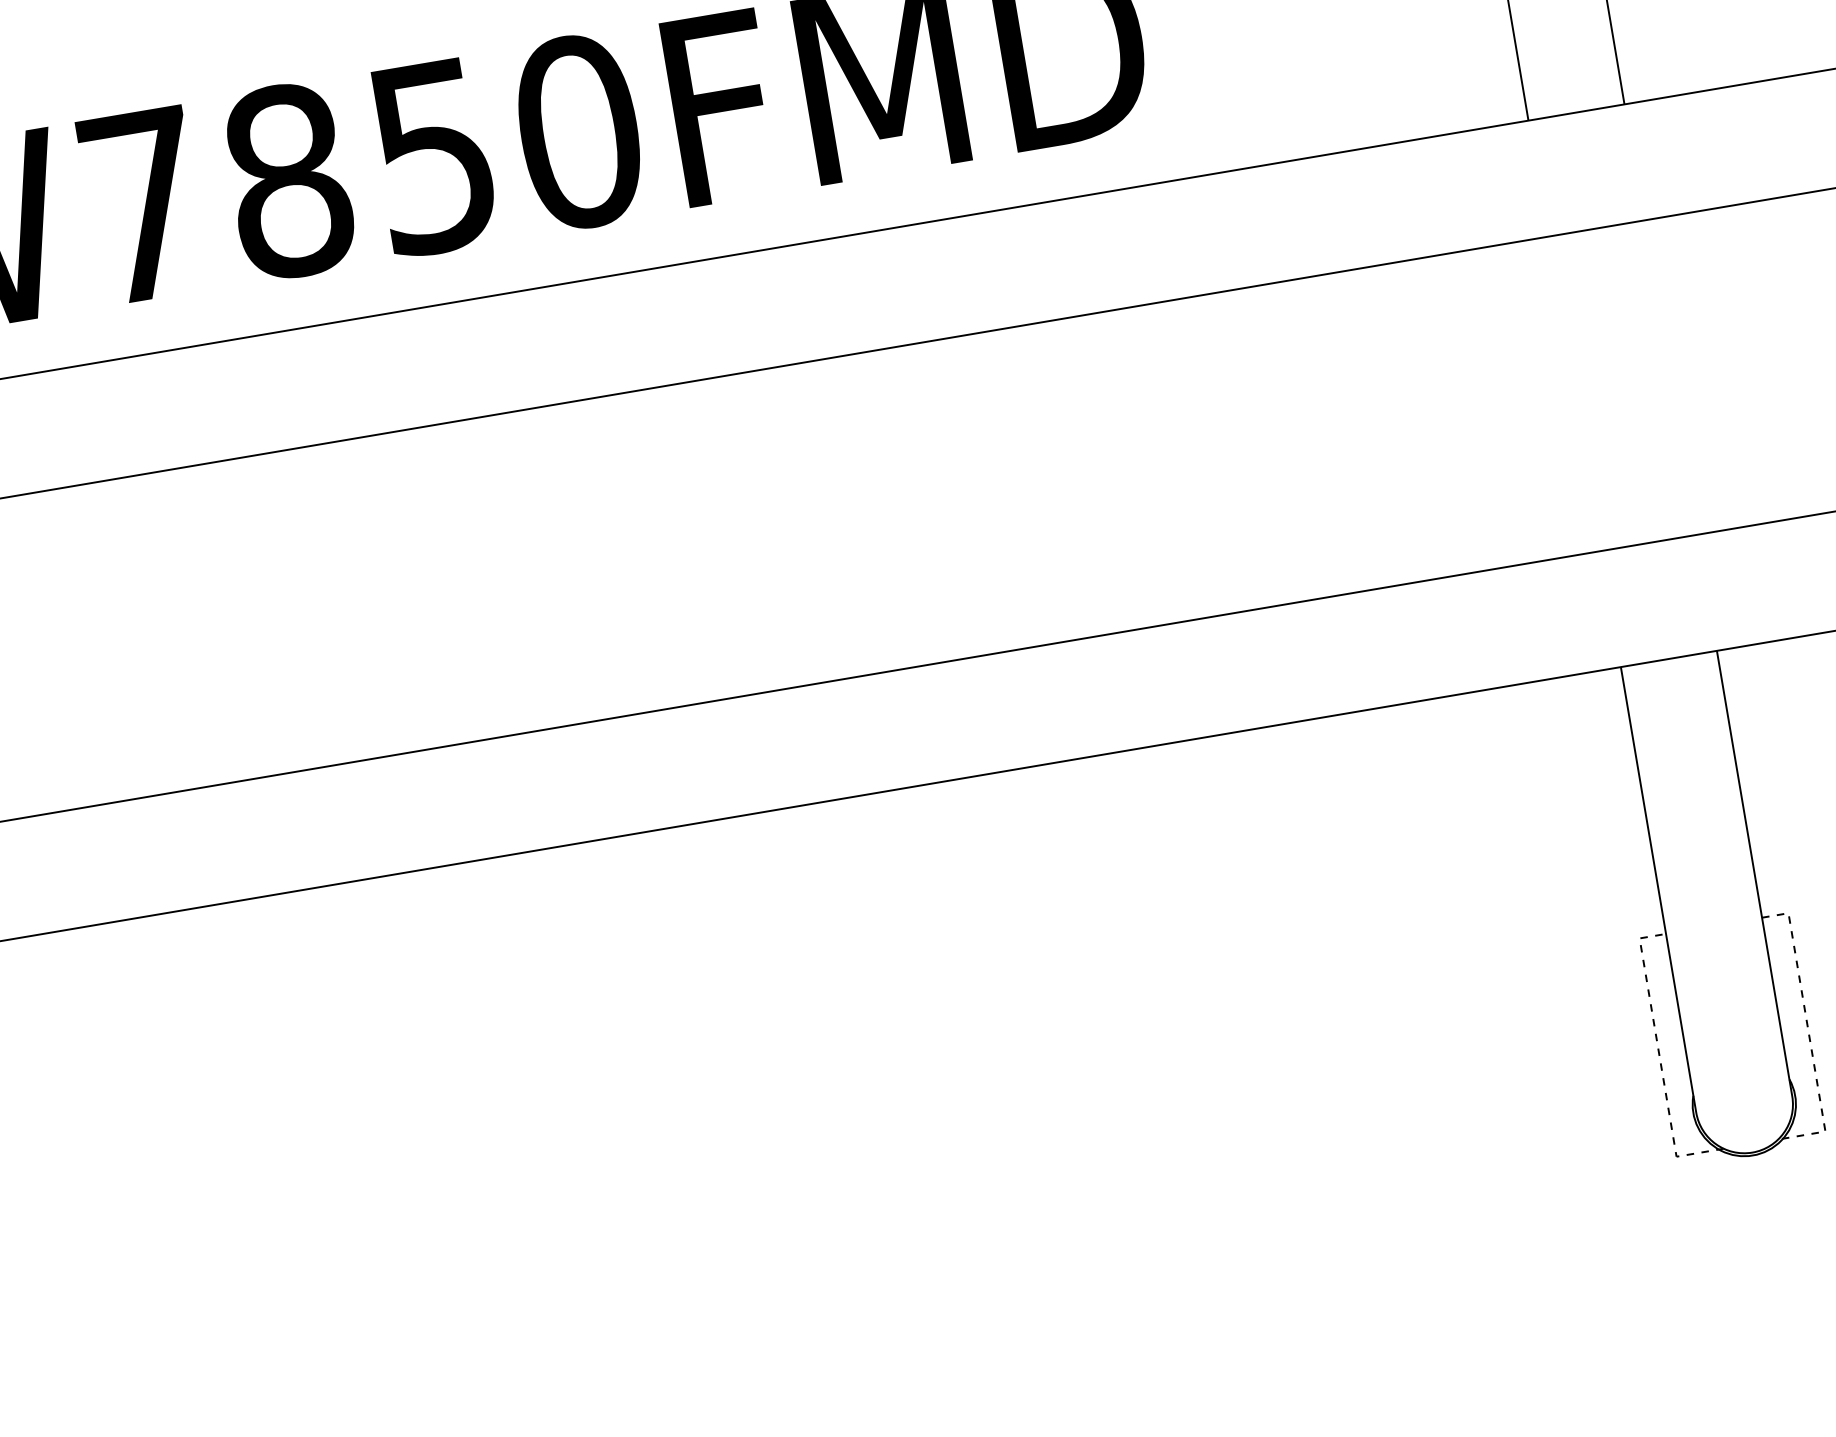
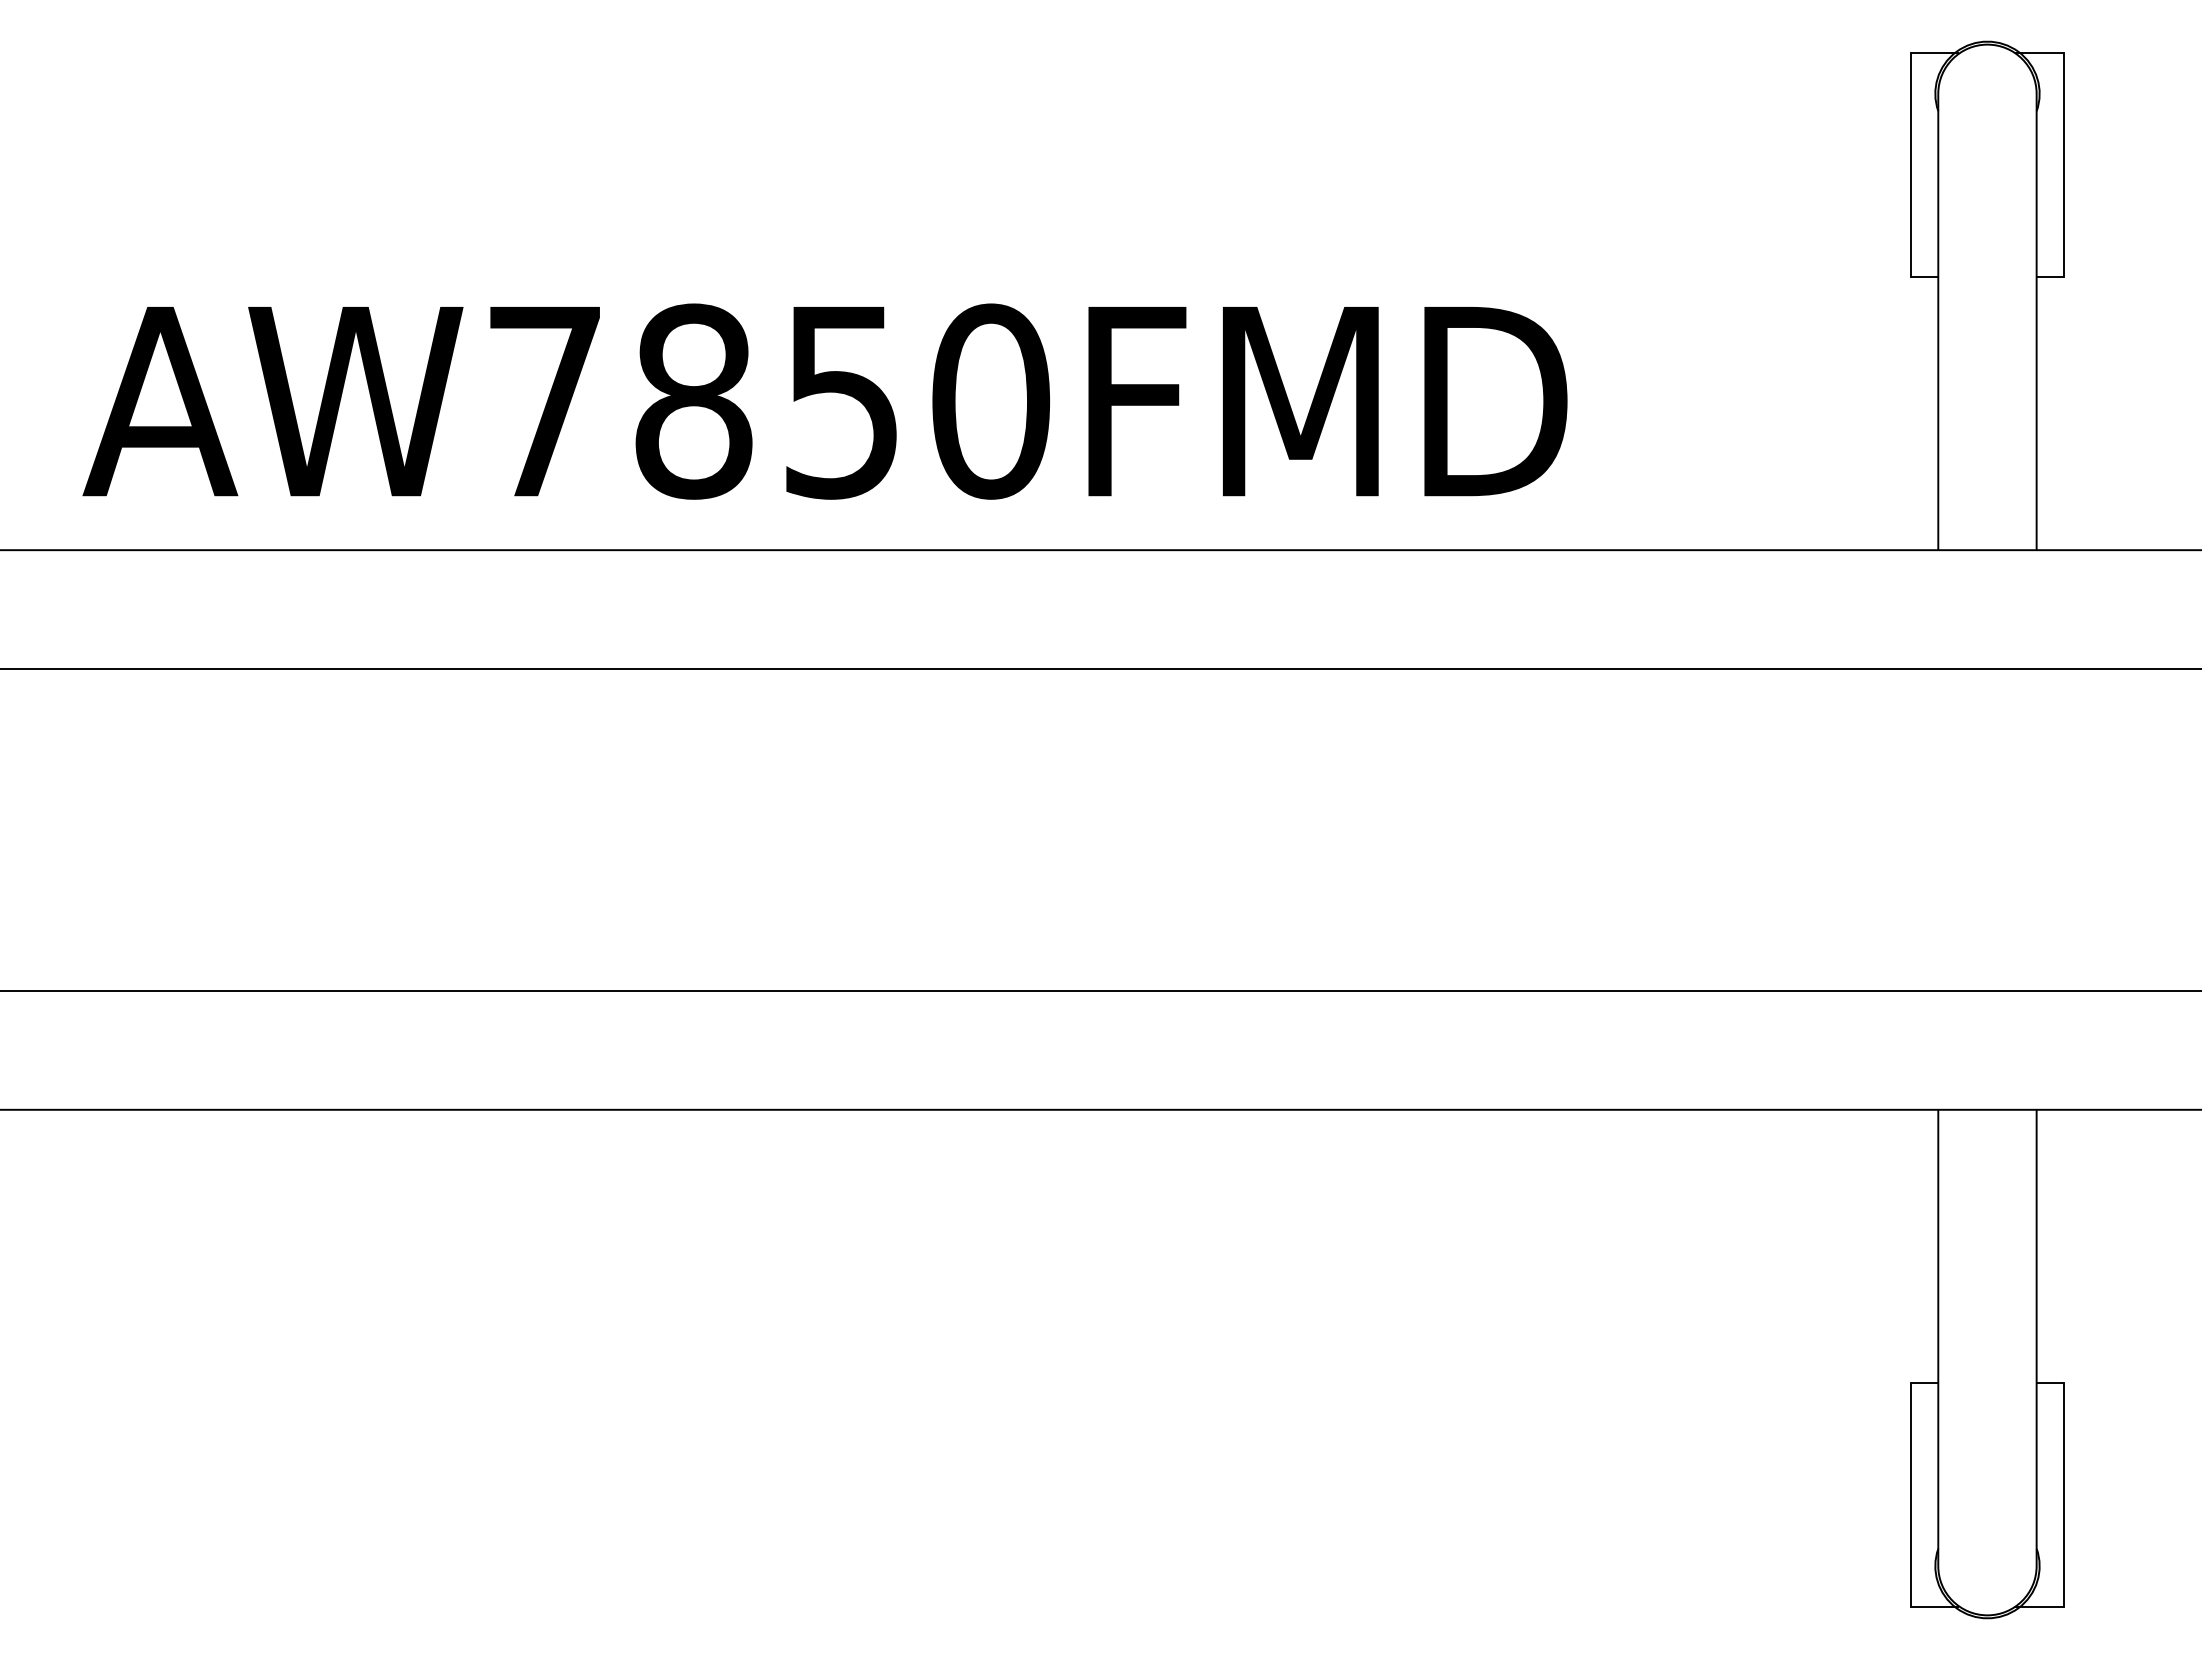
line: (1808, 1032) -> (2063, 1505), dashed -> solid
line: (1659, 1056) -> (1911, 1504), dashed -> solid

